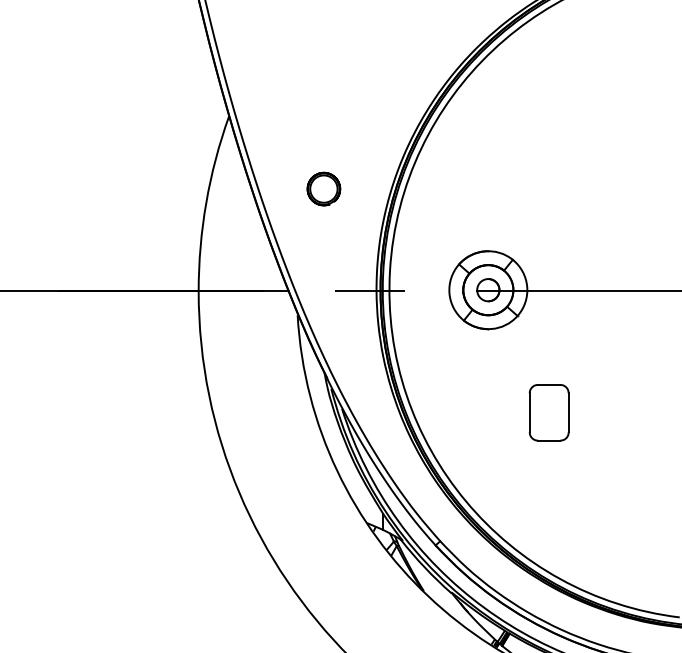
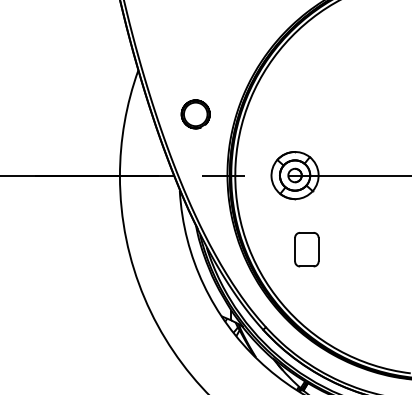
part: (323, 189) -> (195, 114), size x1.43
part: (548, 412) -> (306, 249), moved

